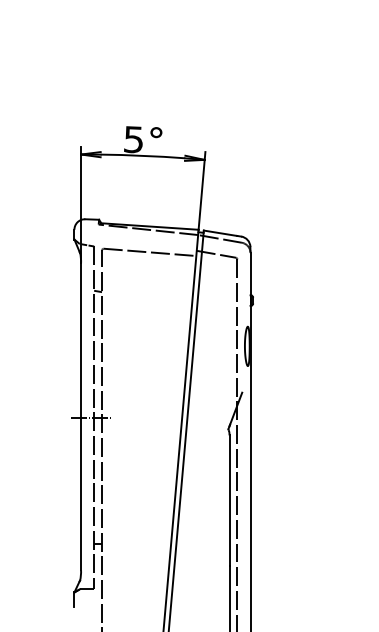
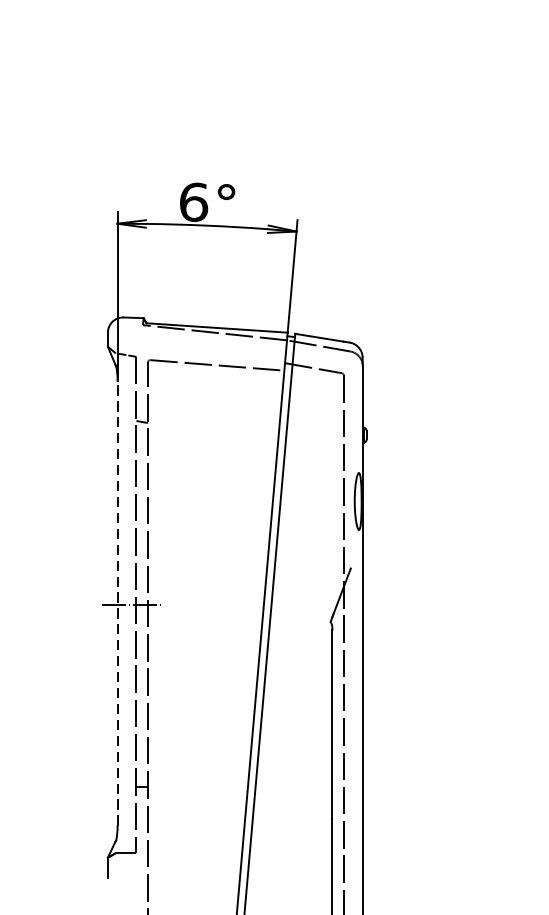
text: (133, 139) -> (193, 201), 5° -> 6°
line: (81, 416) -> (118, 602), solid -> dashed

